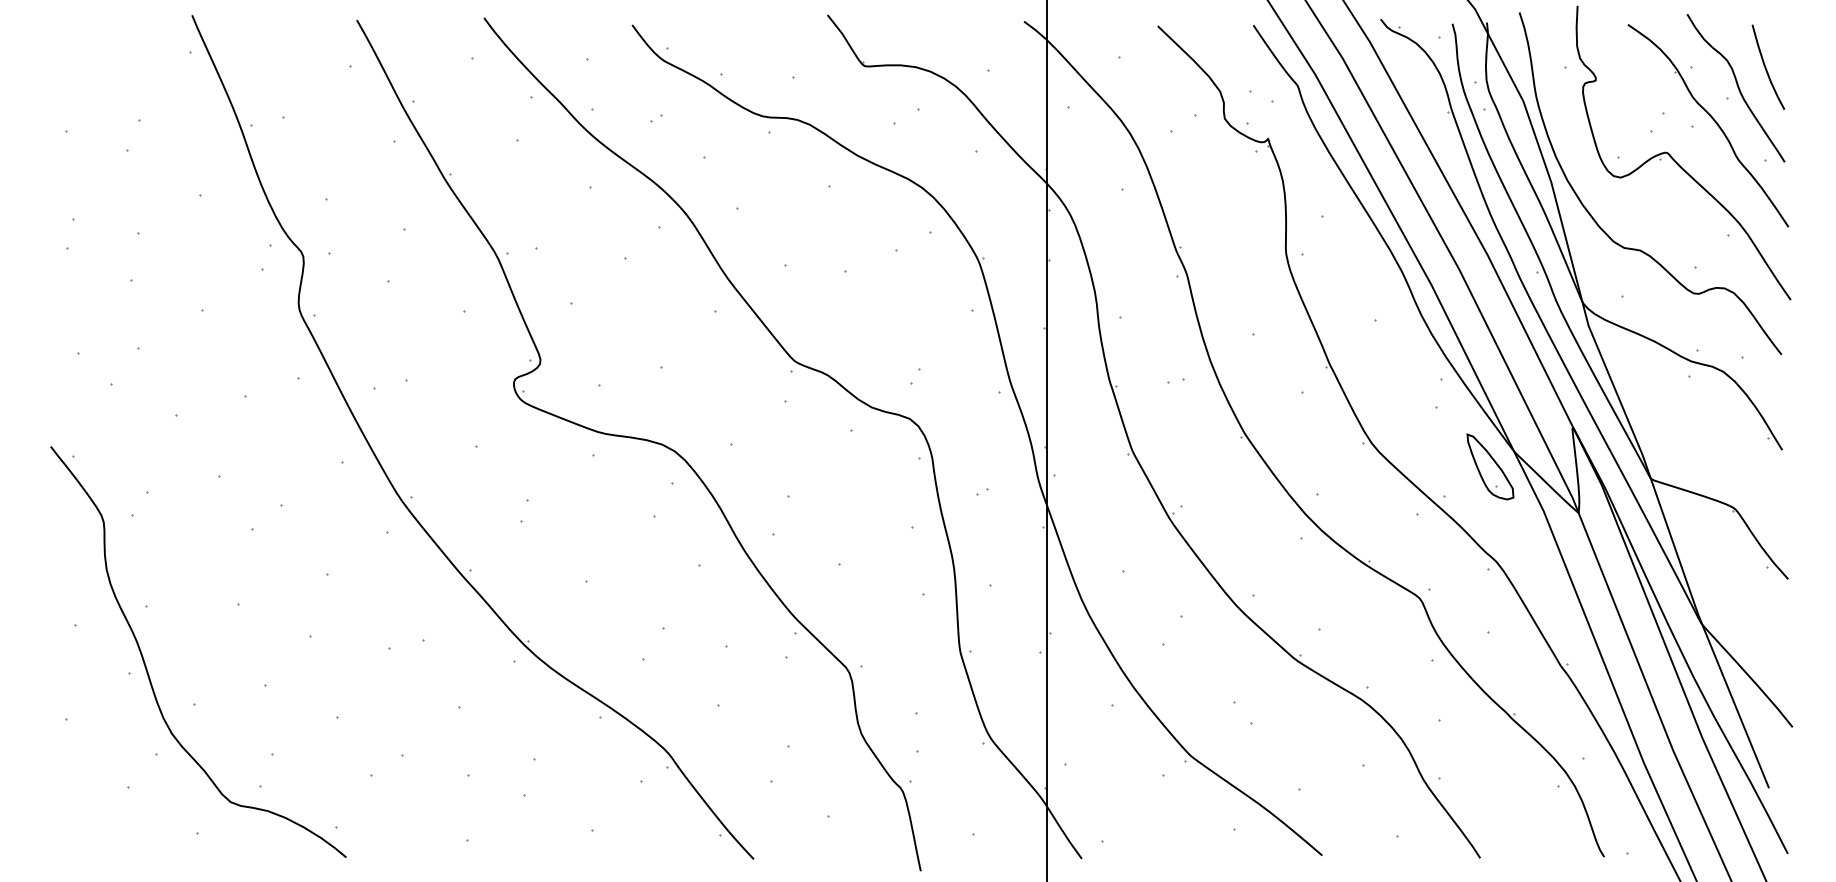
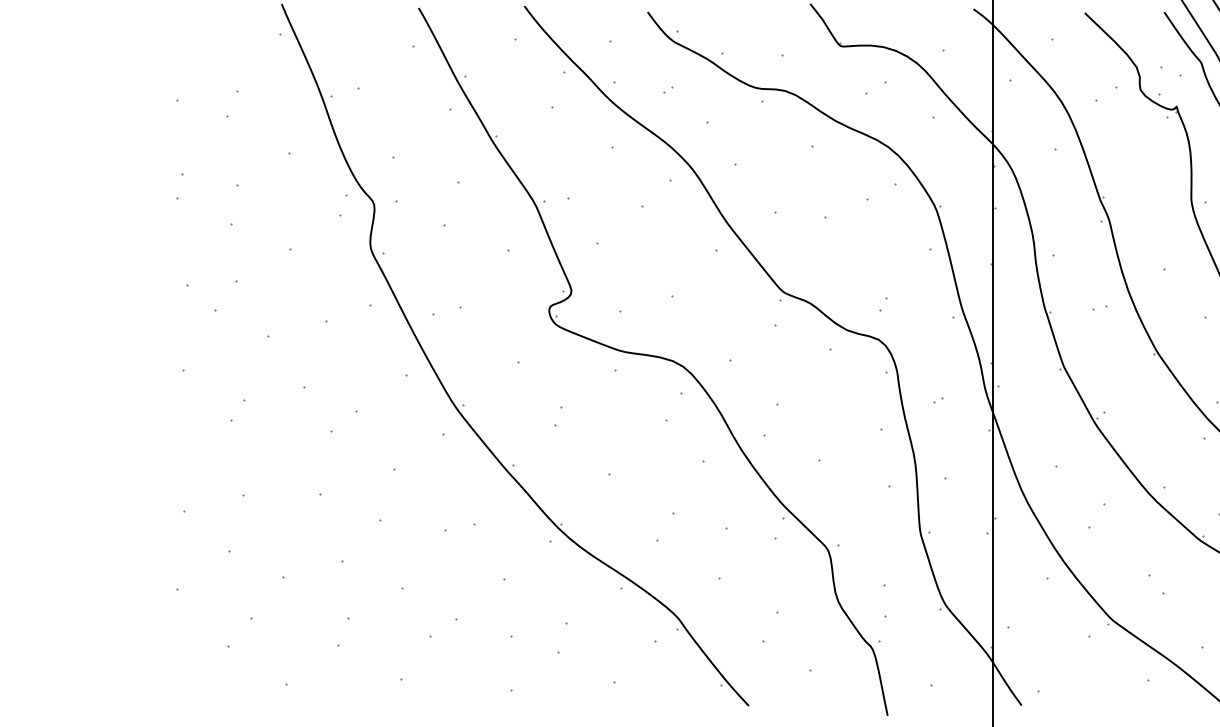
curve: (147, 668) -> (244, 547), removed

